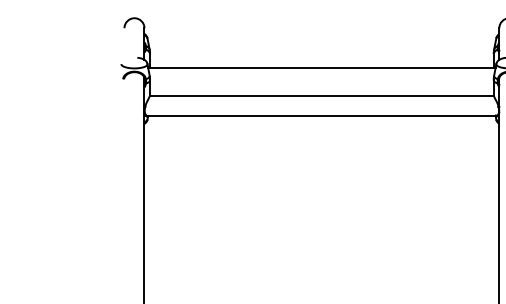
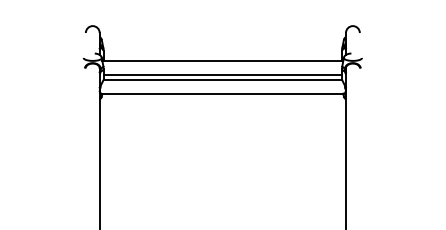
line: (321, 87) -> (222, 74), added

